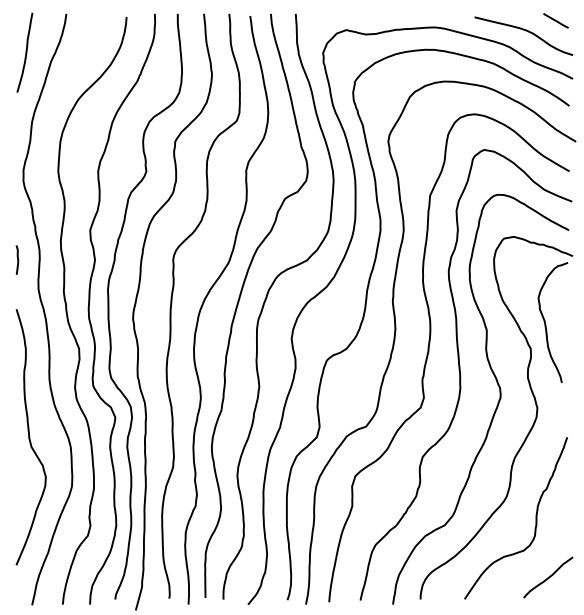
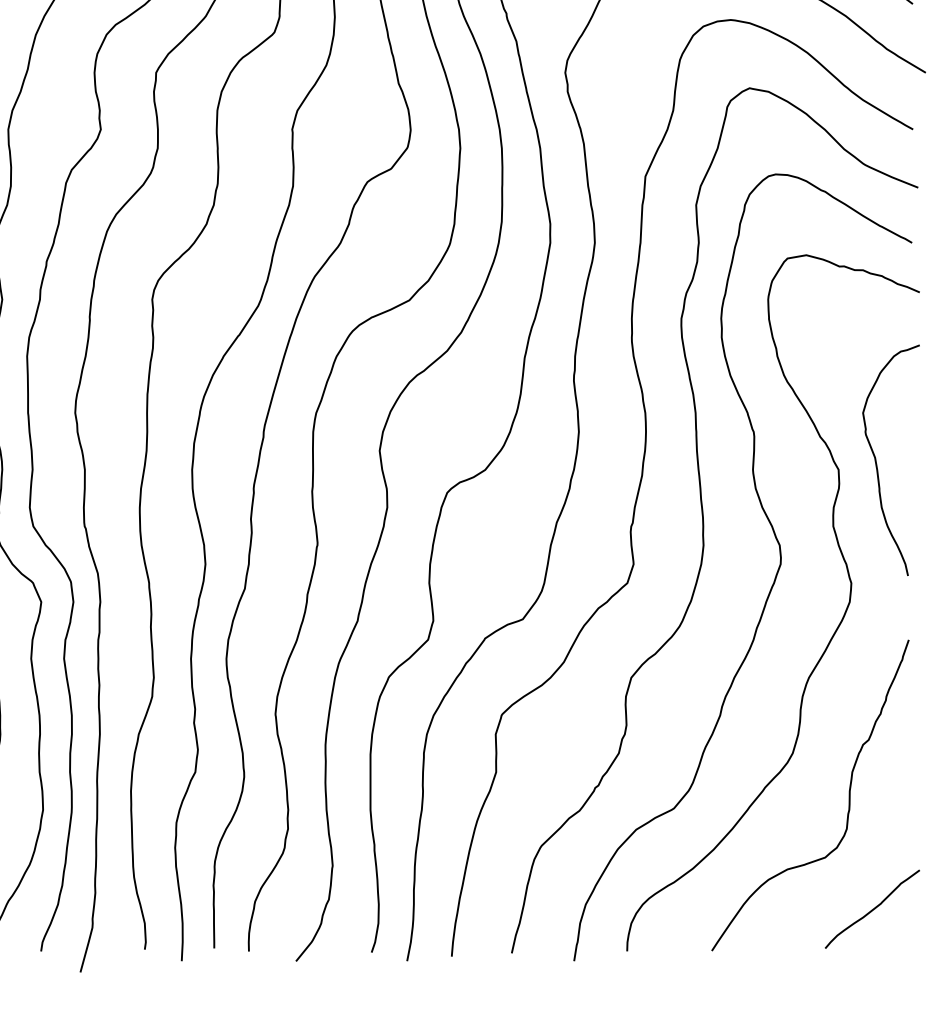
curve: (546, 324) -> (878, 463), moved

